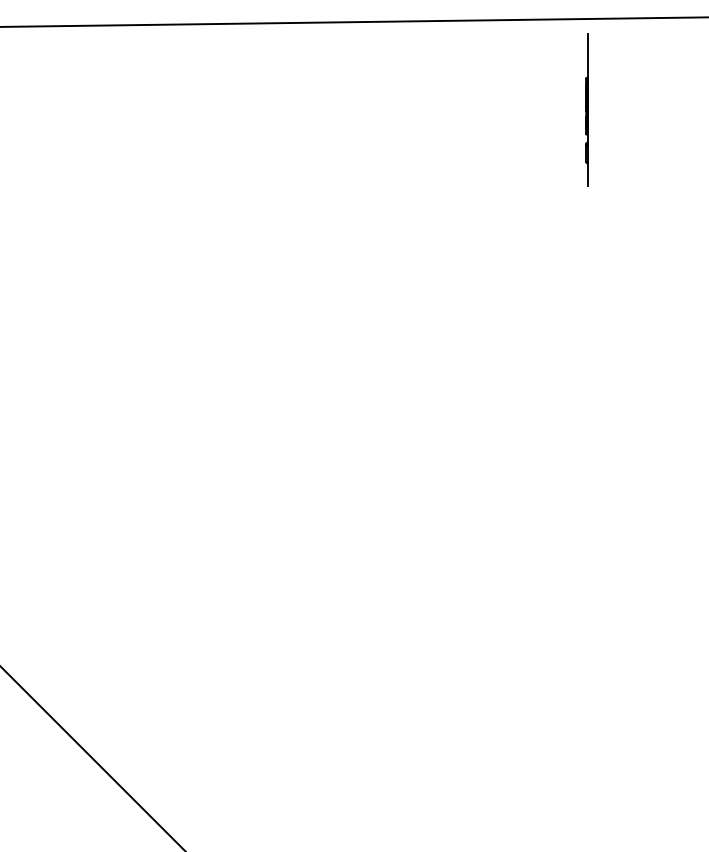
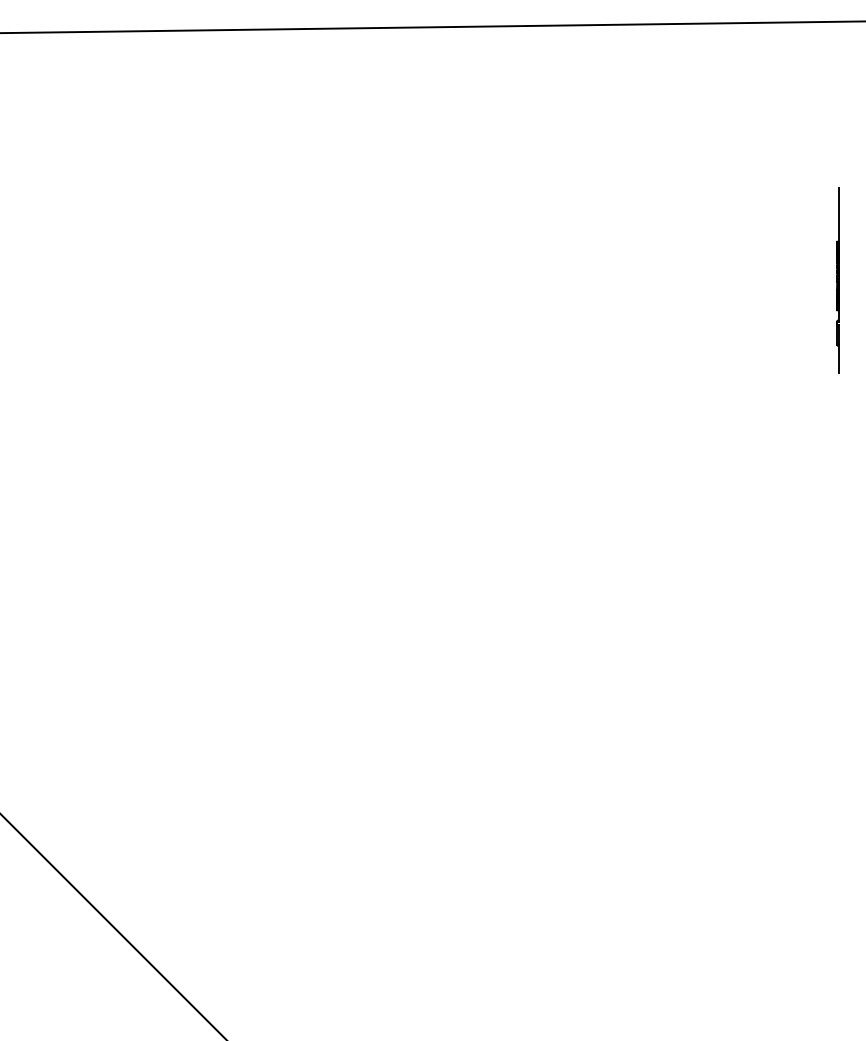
line: (586, 109) -> (837, 280), moved

